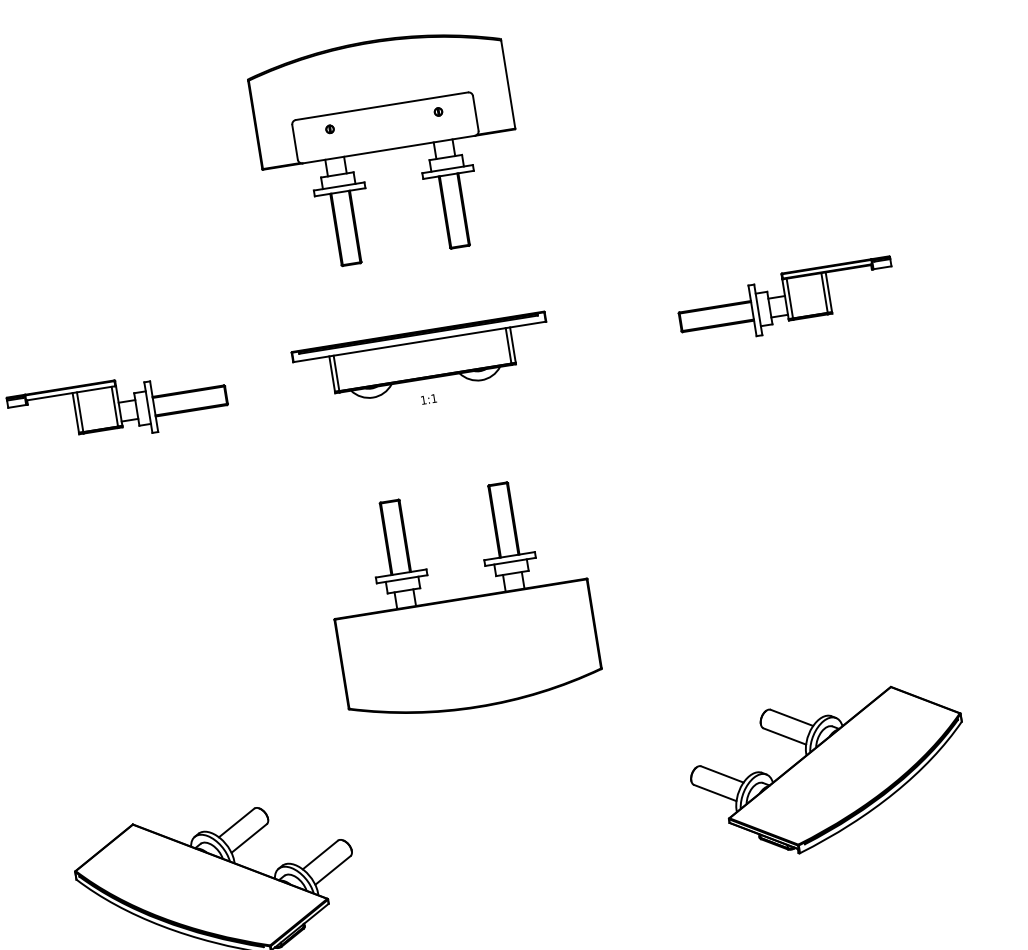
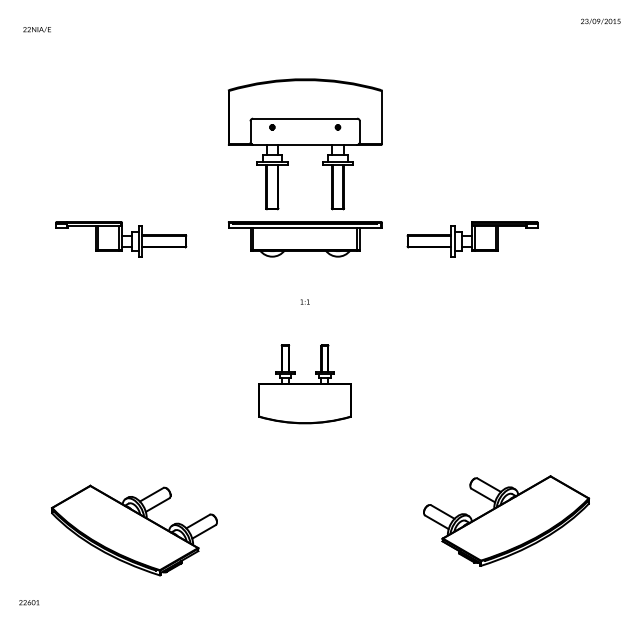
part: (389, 148) -> (305, 144), moved
part: (786, 302) -> (472, 239), moved
text: (427, 398) -> (304, 301), moved
part: (459, 600) -> (304, 384), size x0.6

